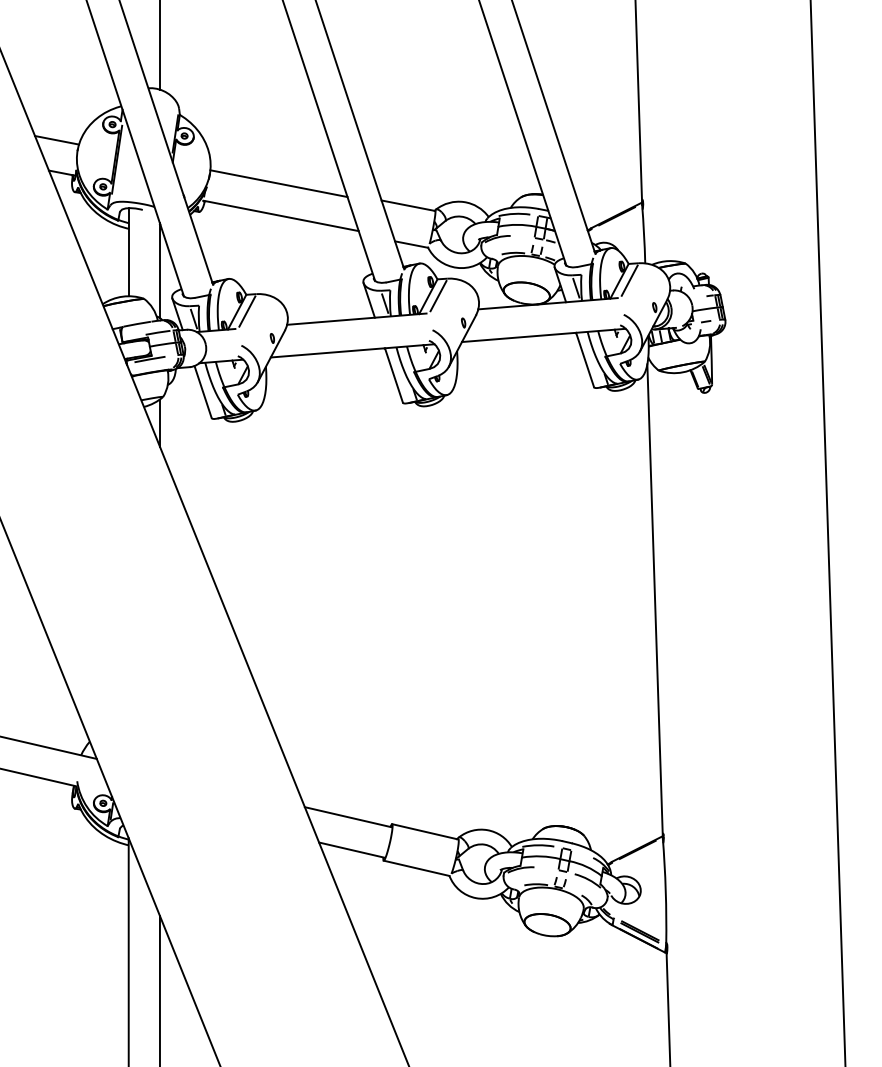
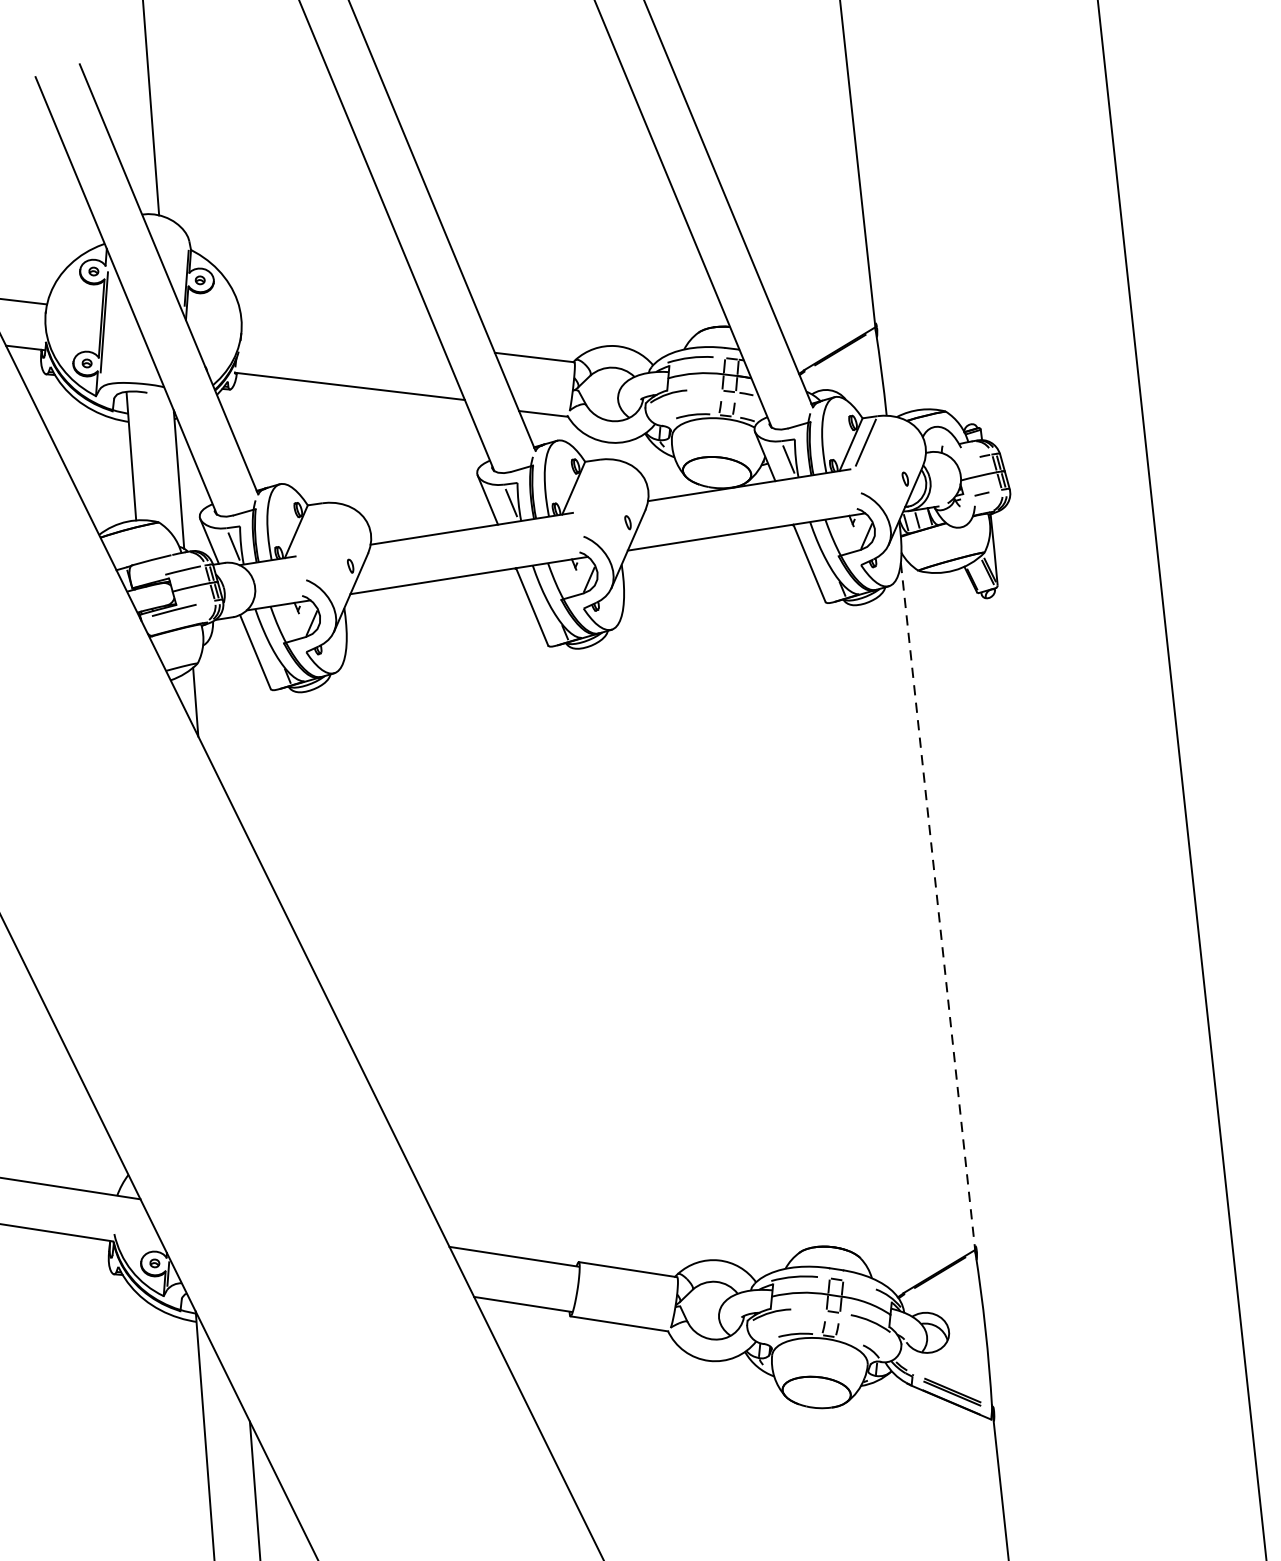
line: (278, 183) -> (342, 339), removed
line: (438, 296) -> (588, 486), removed
line: (247, 311) -> (311, 529), removed
line: (655, 601) -> (938, 908), solid -> dashed

